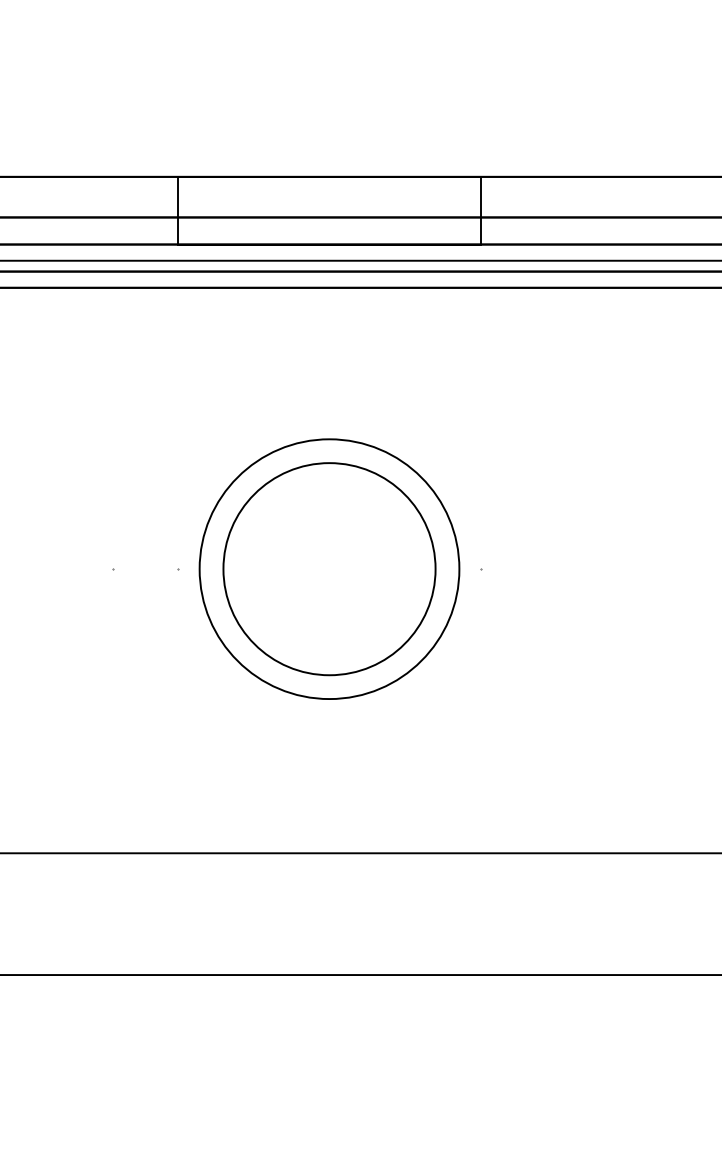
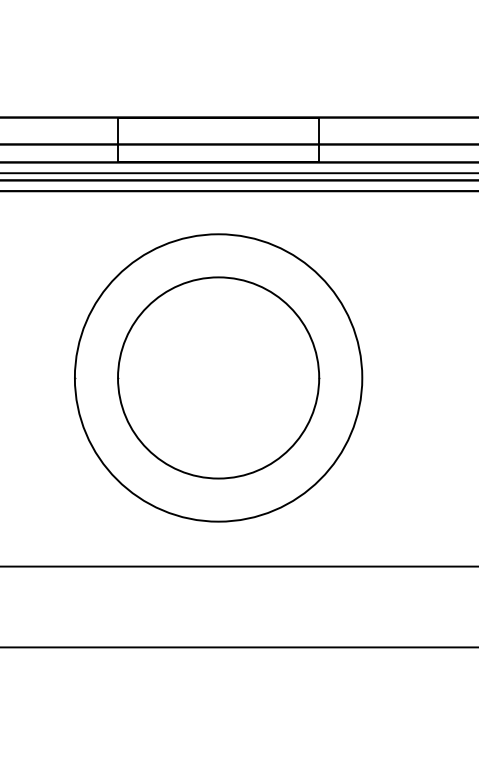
circle: (329, 568) -> (218, 377), size x1.43
circle: (329, 568) -> (218, 377), size x1.67

